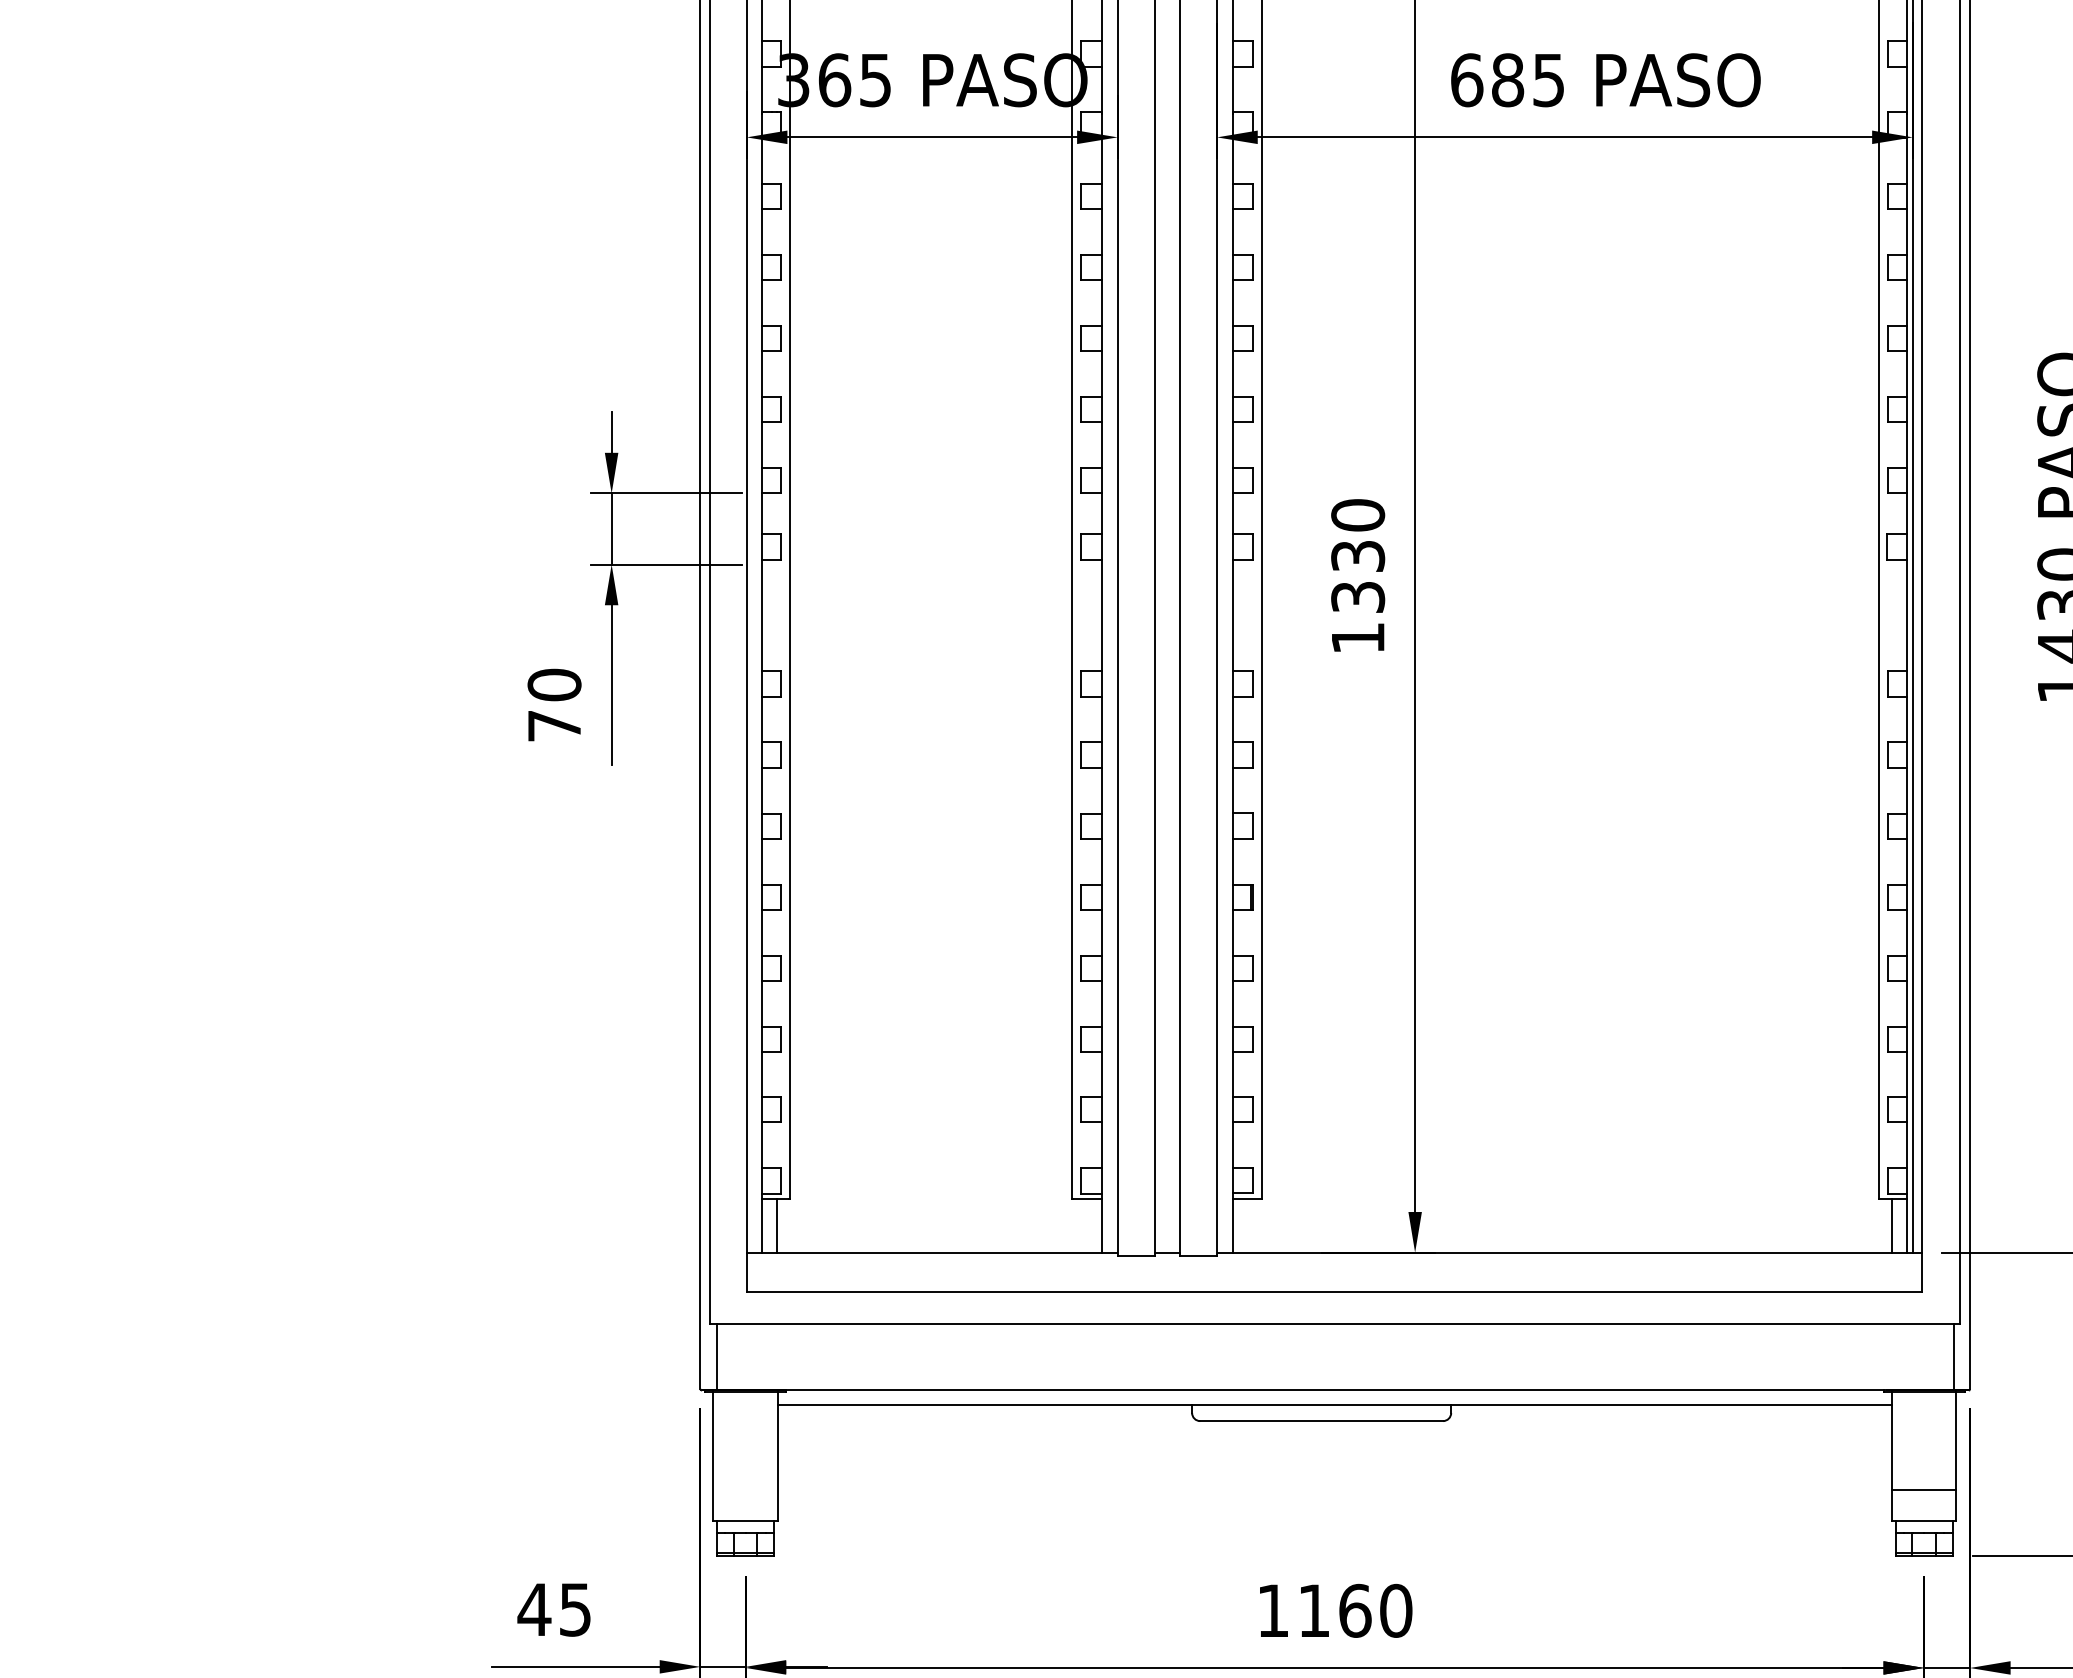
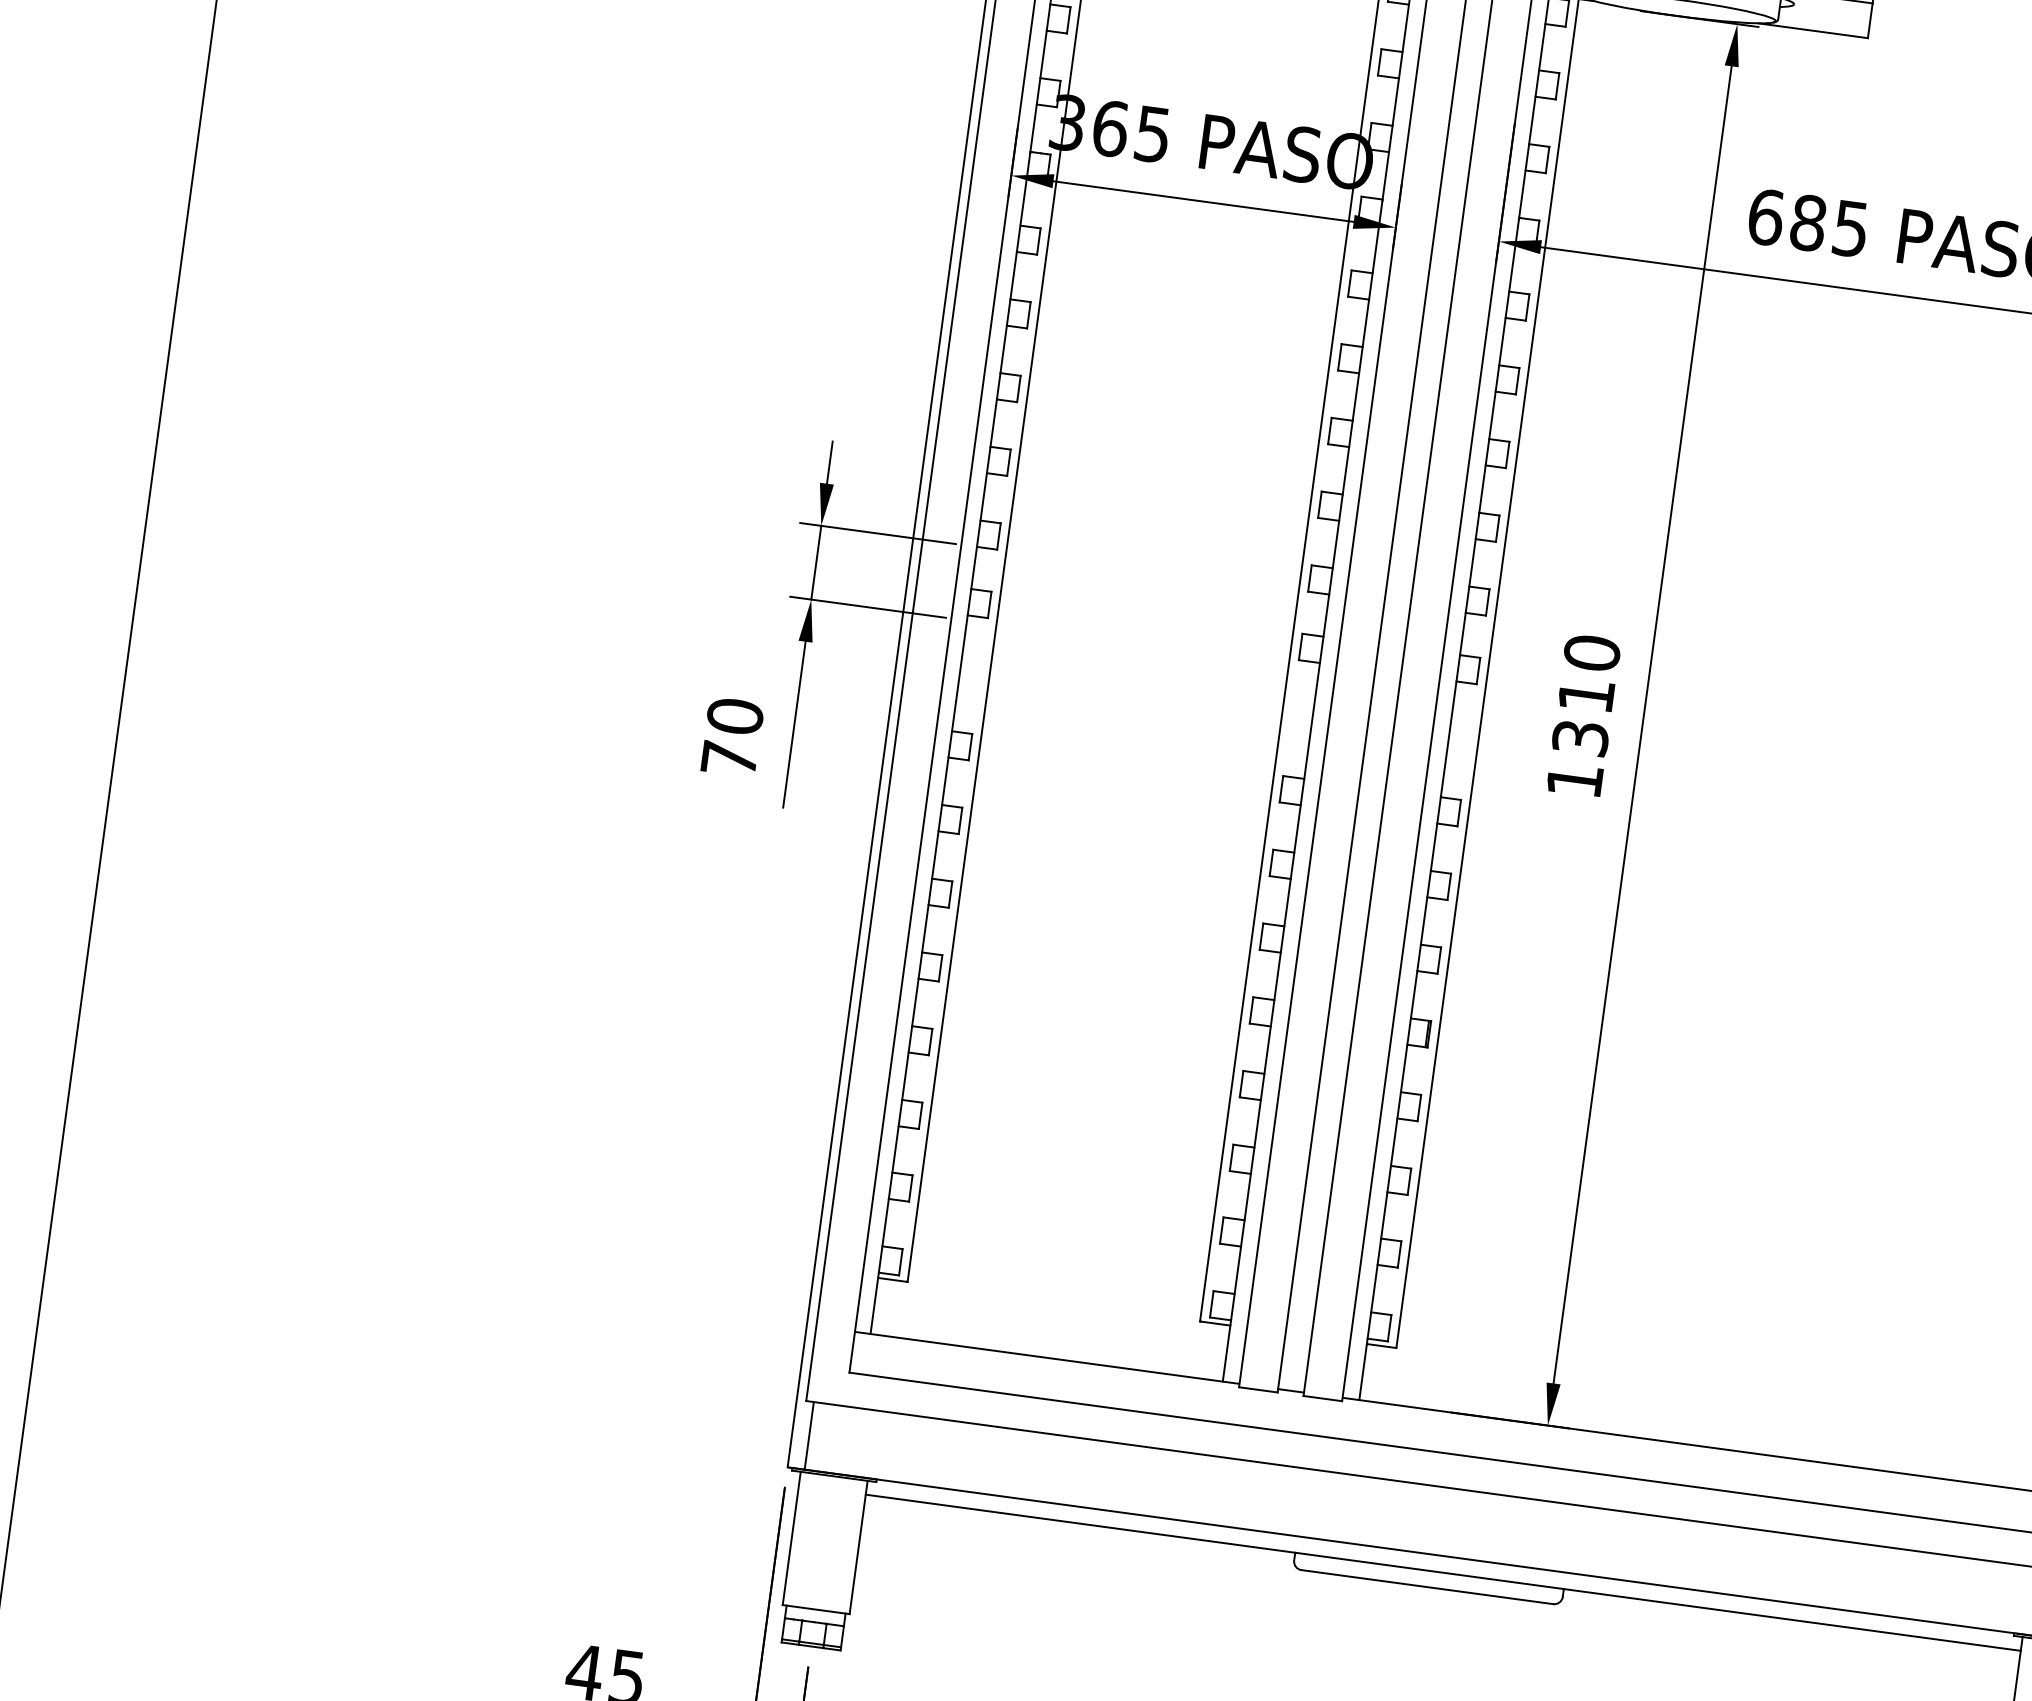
text: (1358, 556) -> (1586, 695), 1330 -> 1310
line: (777, 1225) -> (890, 1308), removed

